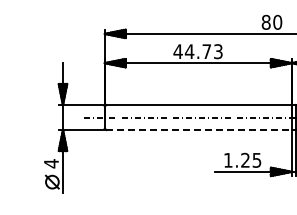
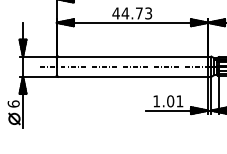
line: (199, 130) -> (133, 77), dashed -> solid
text: (251, 159) -> (175, 100), 1.25 -> 1.01
text: (51, 163) -> (13, 103), 4 -> 6

